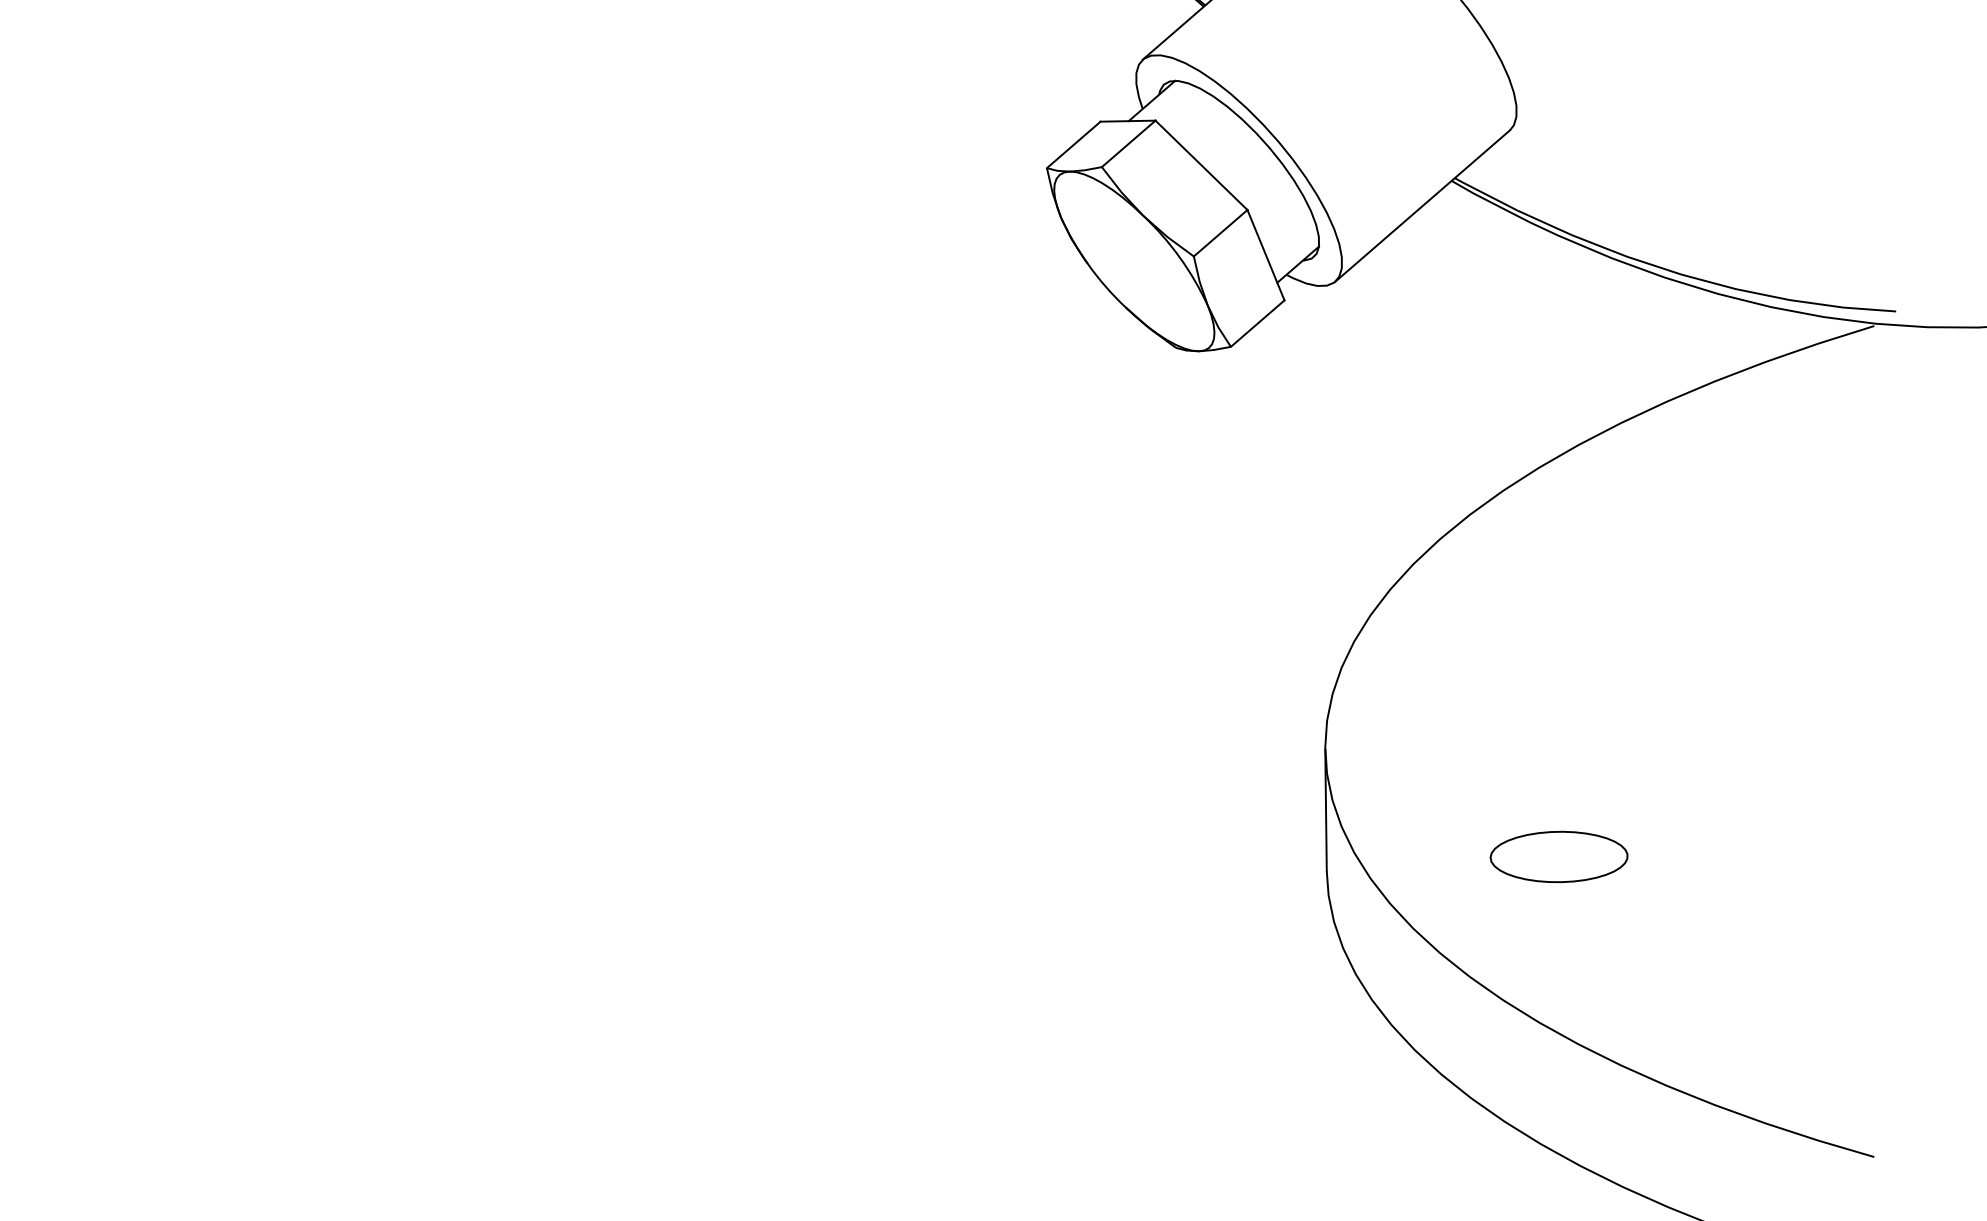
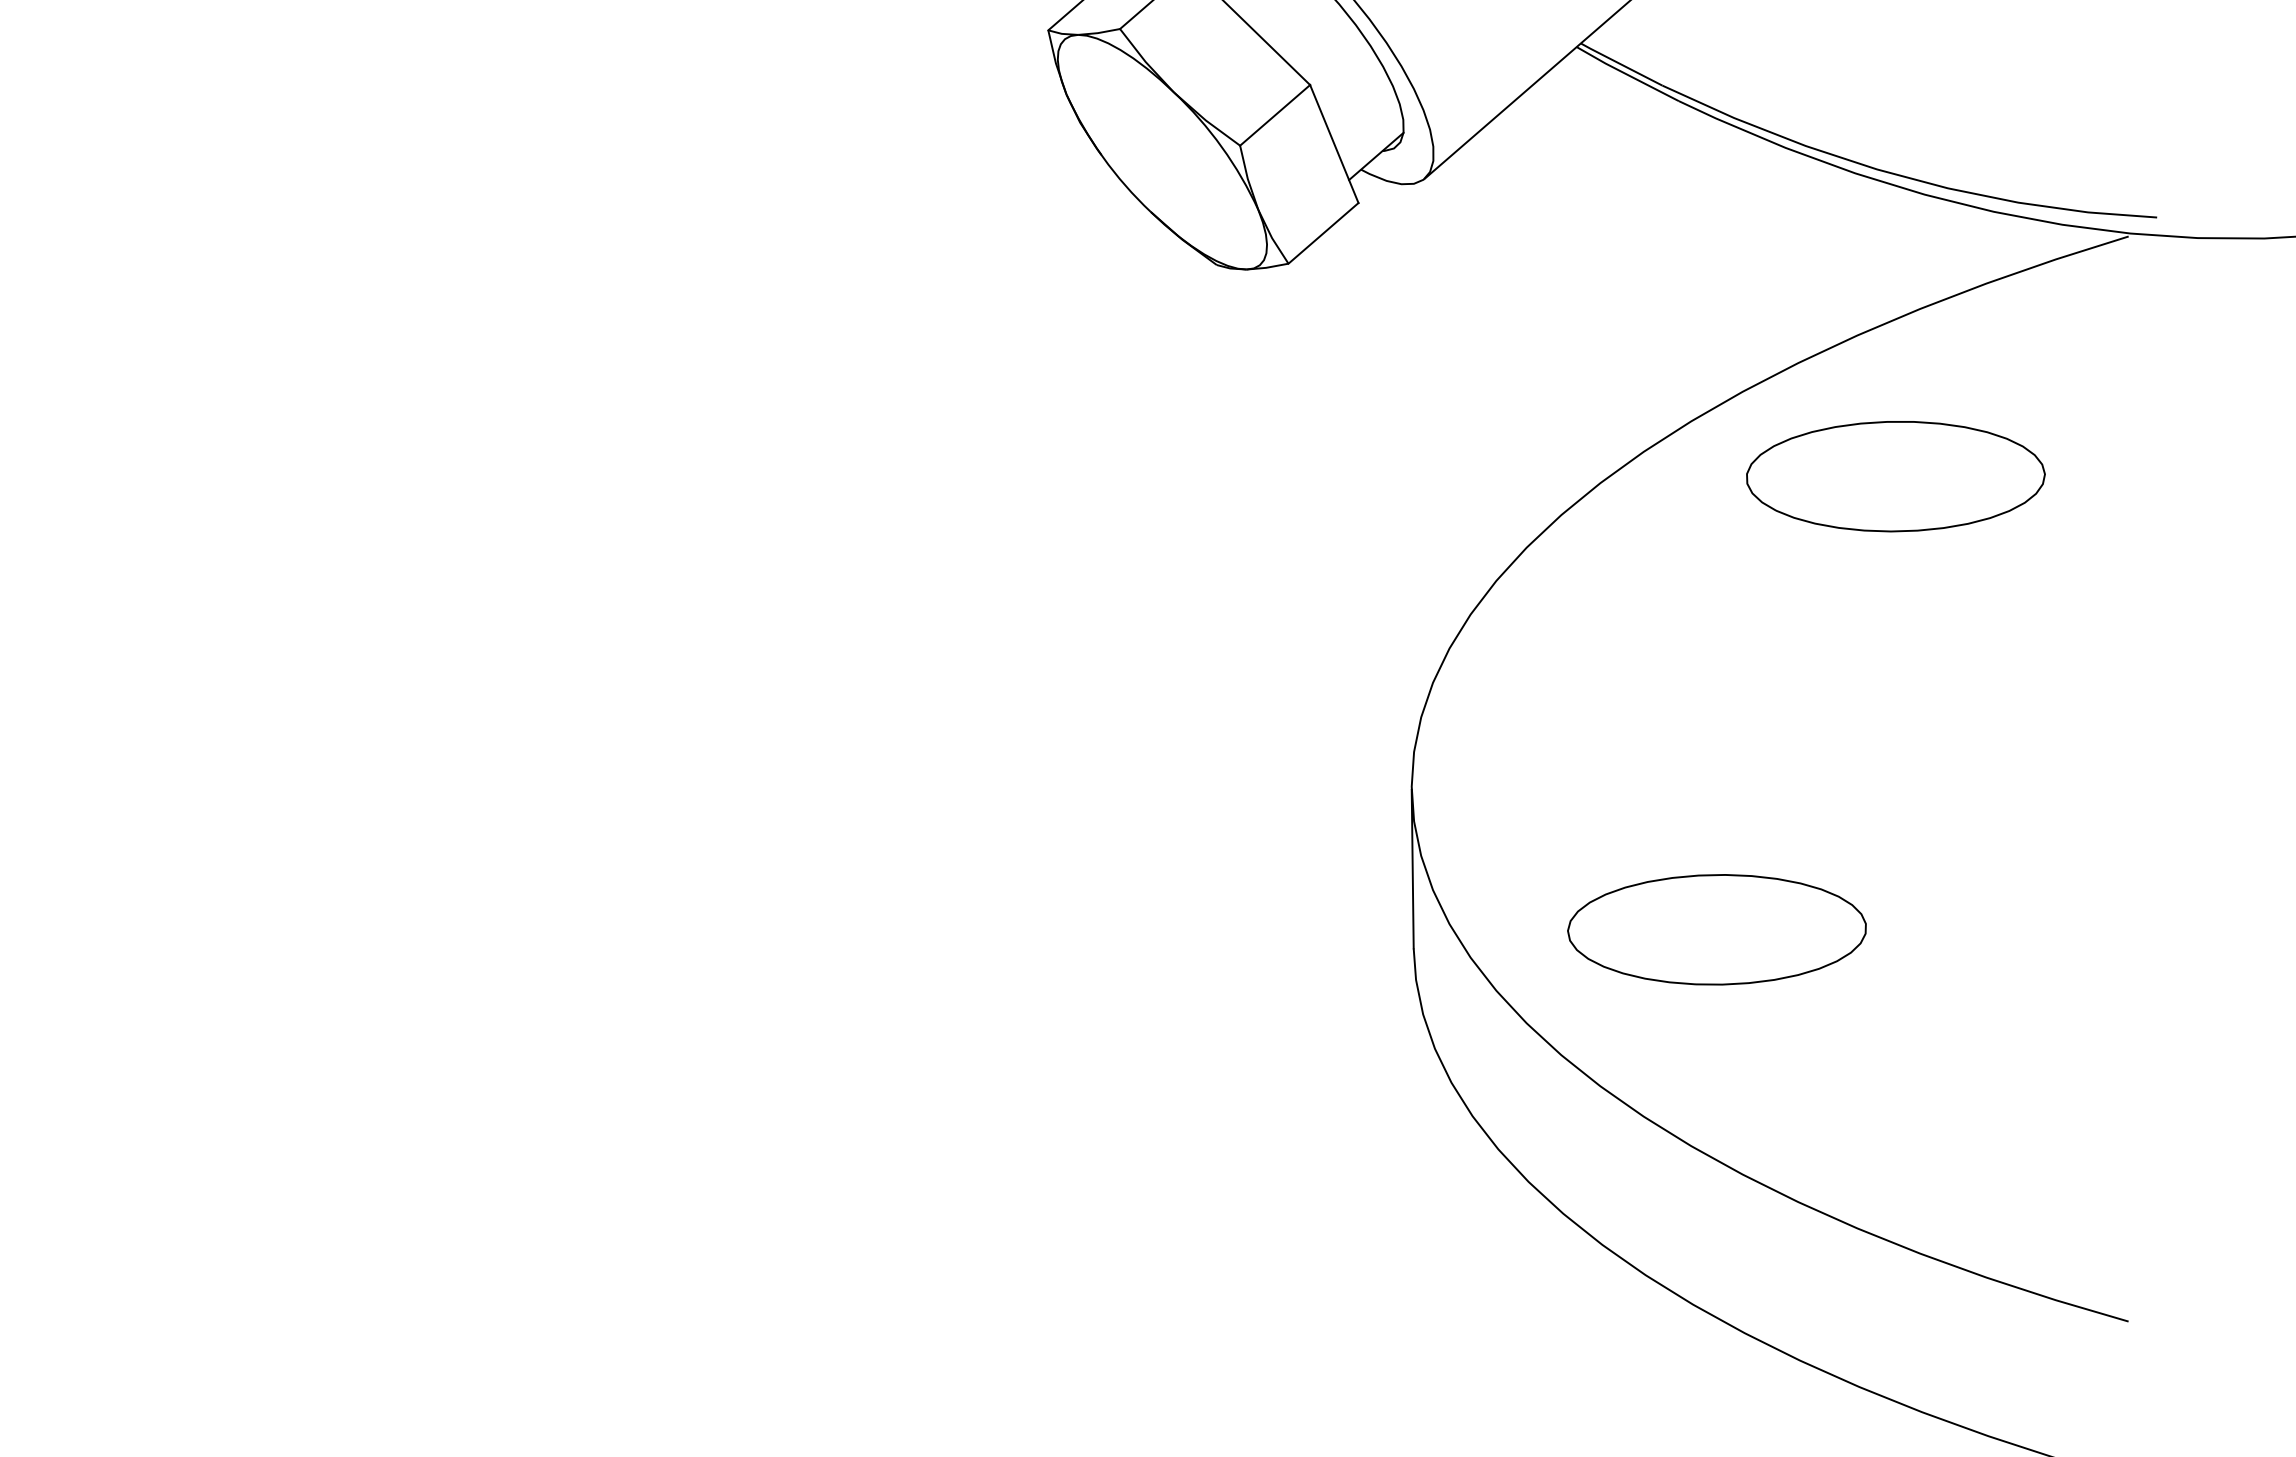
part: (1696, 509) -> (1896, 476), added
part: (1558, 856) -> (1716, 929), size x1.67

